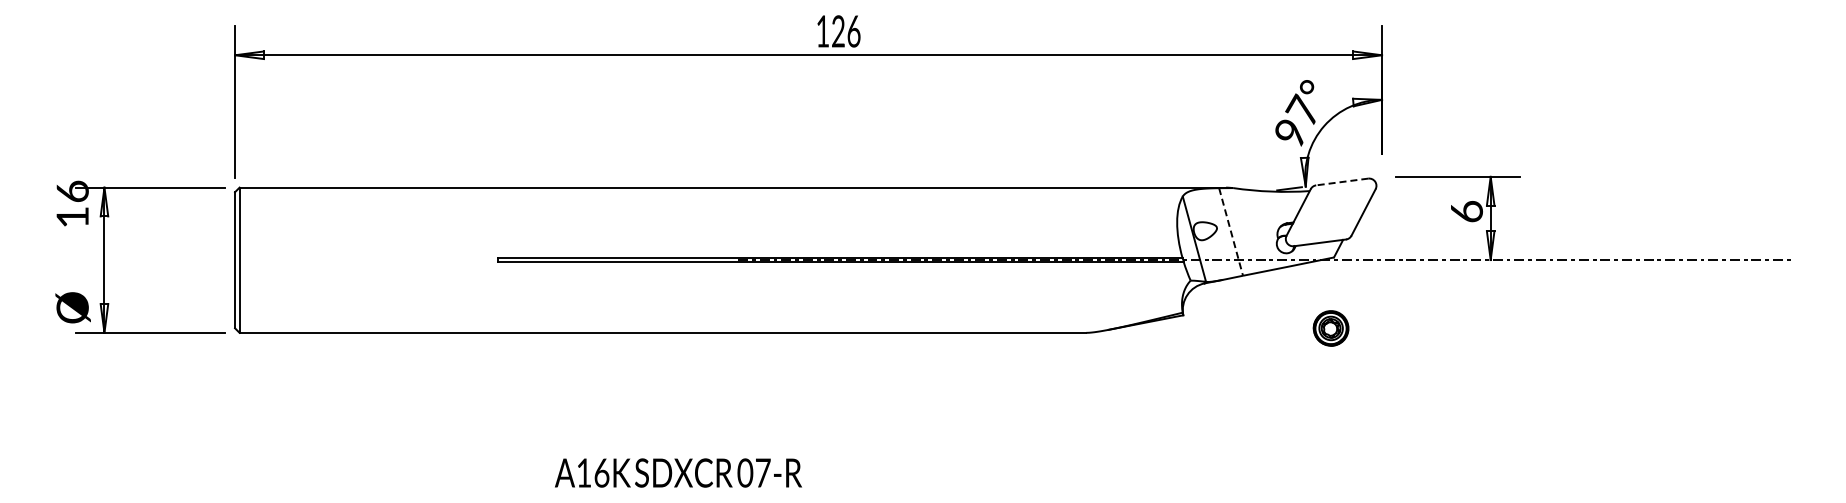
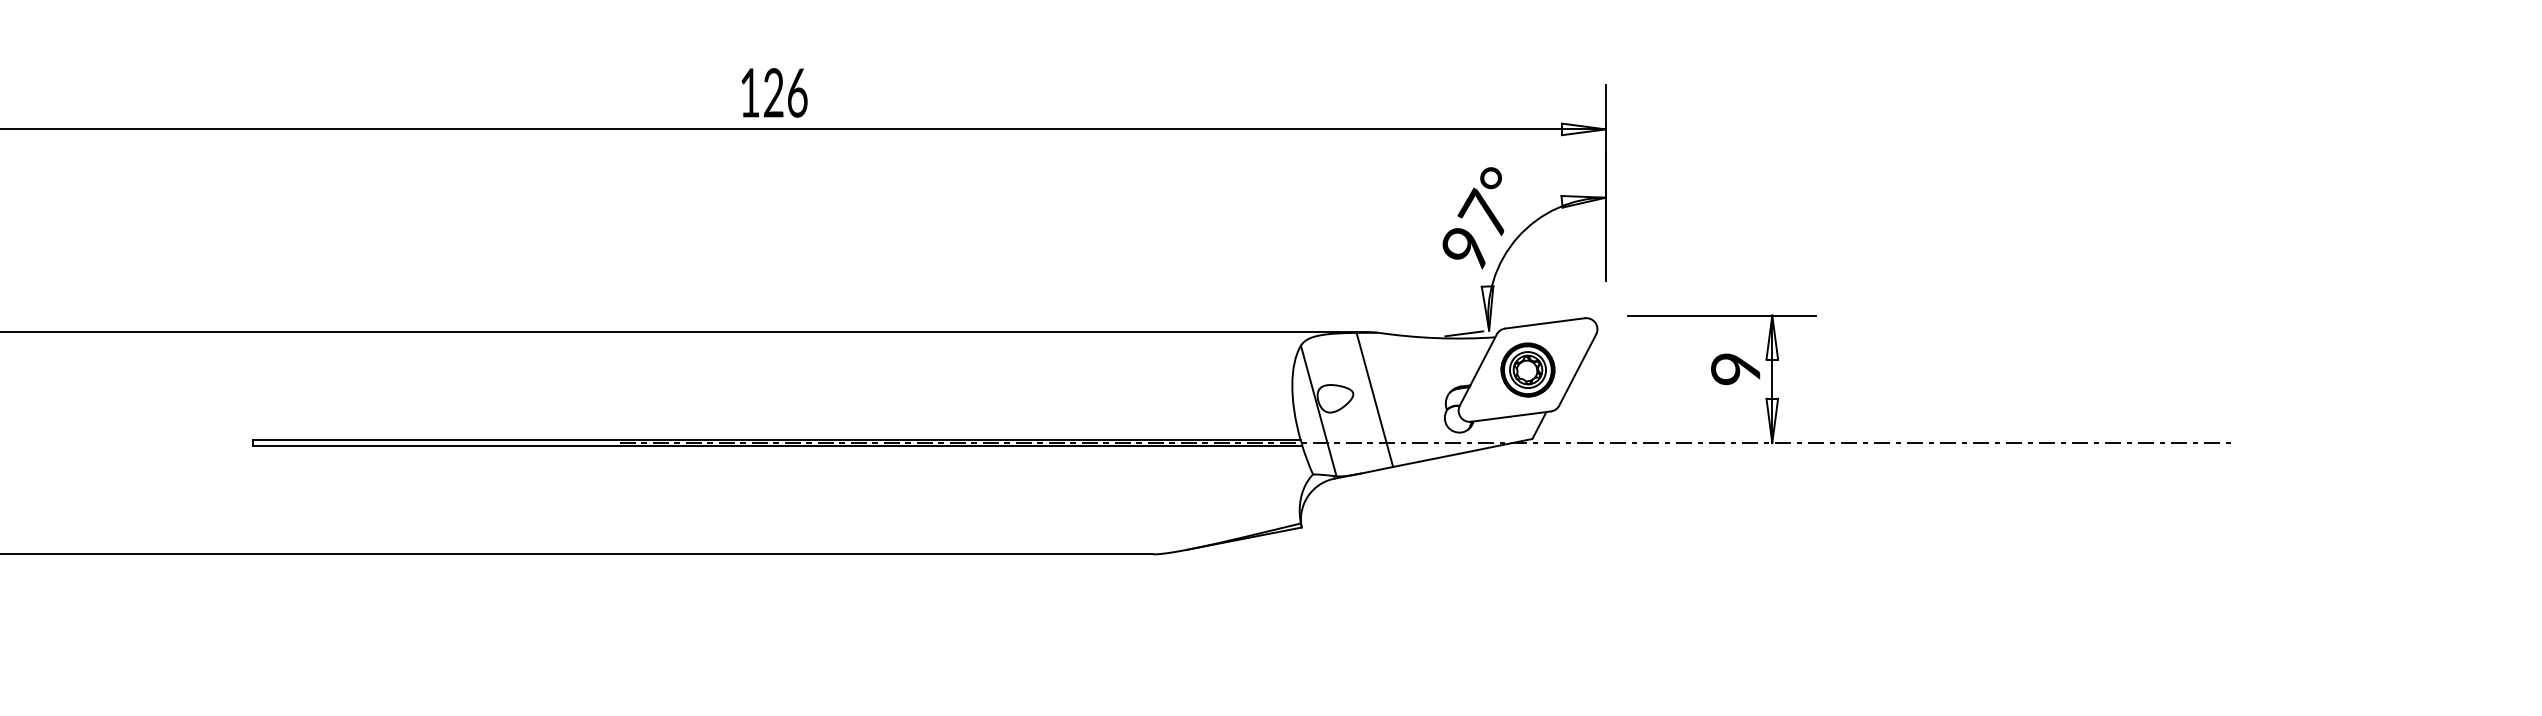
line: (1341, 182) -> (1543, 324), dashed -> solid
text: (1466, 211) -> (1735, 368), 6 -> 9
line: (1231, 232) -> (1375, 400), dashed -> solid
part: (1330, 328) -> (1527, 370), moved

